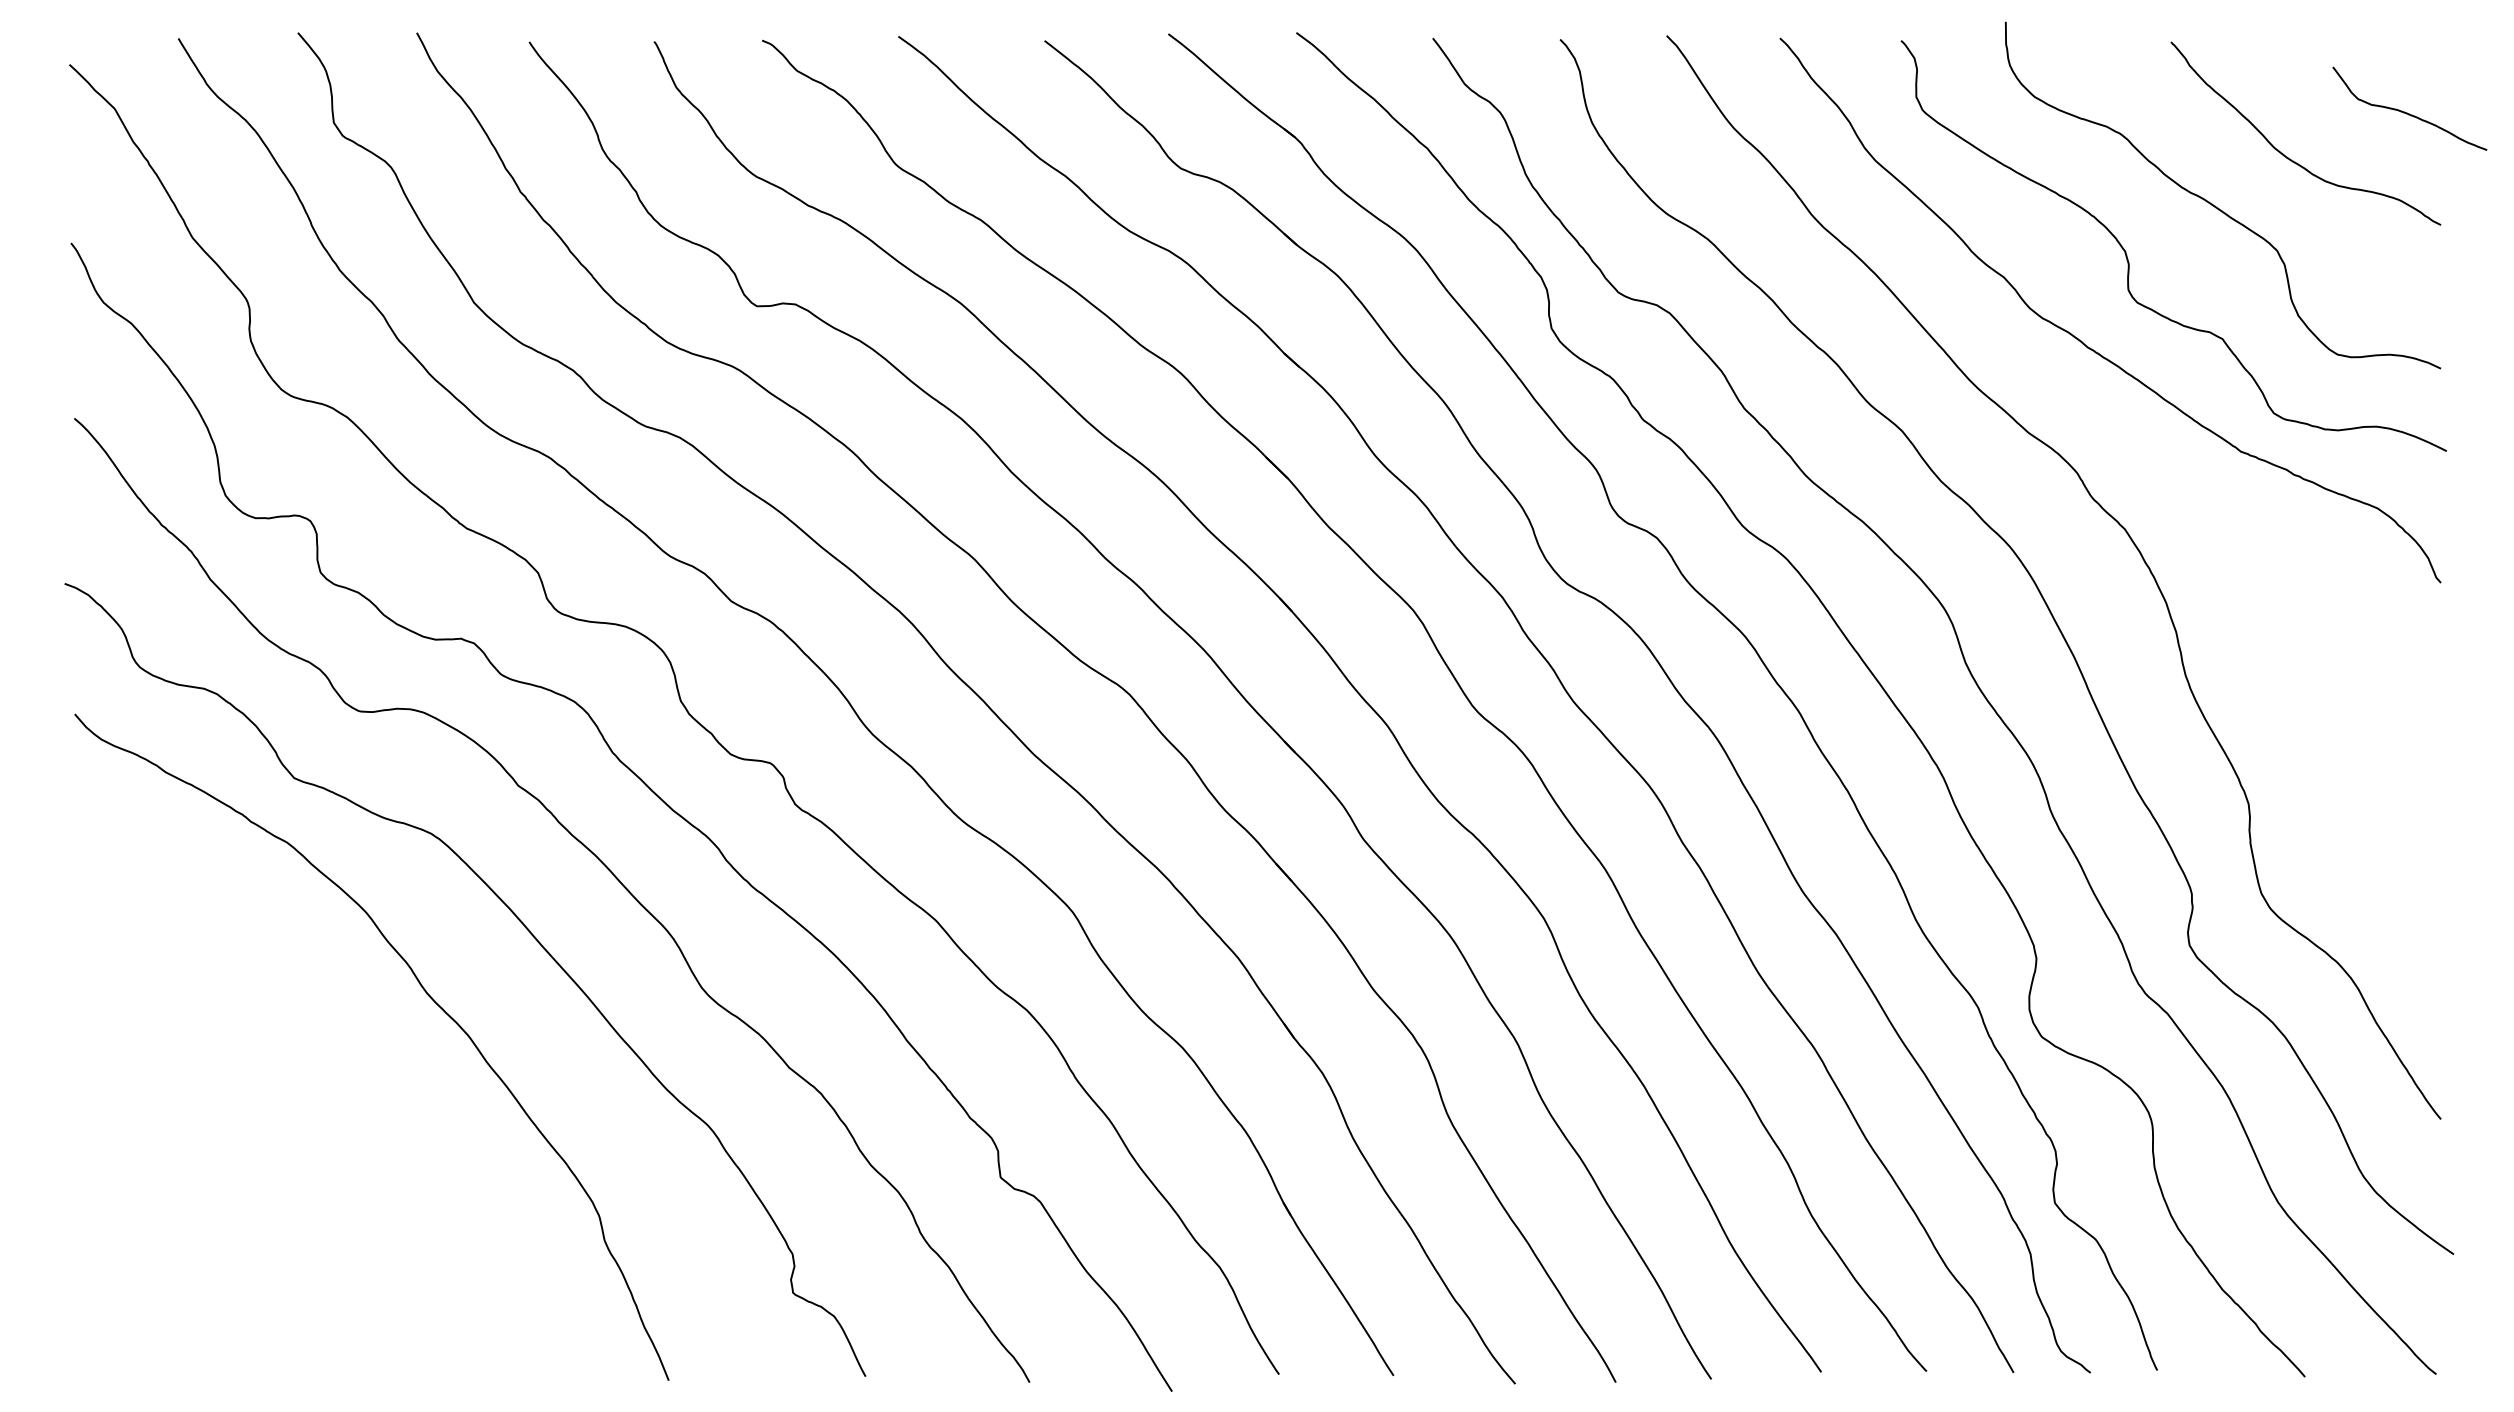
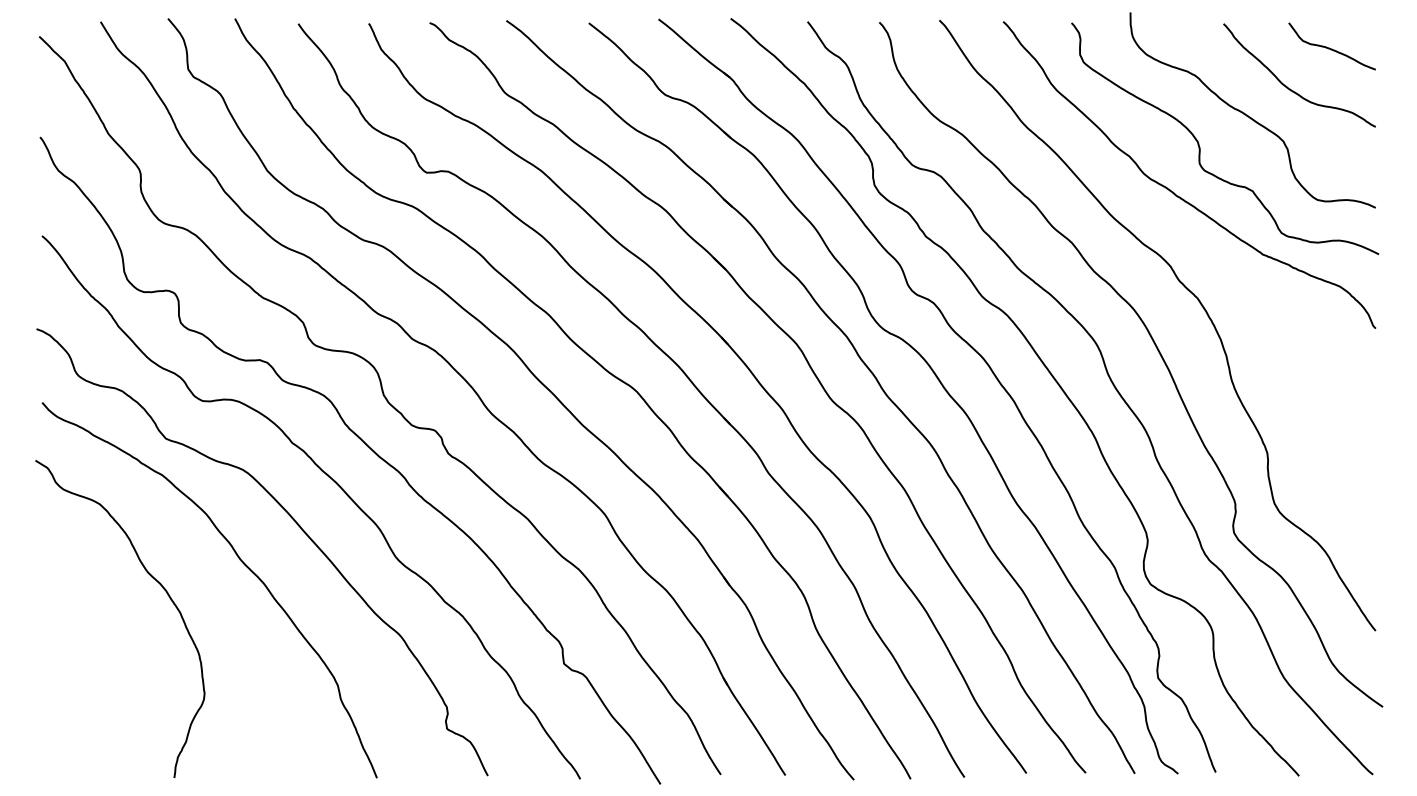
curve: (2408, 112) -> (1331, 48), moved
curve: (272, 1028) -> (153, 579), added

